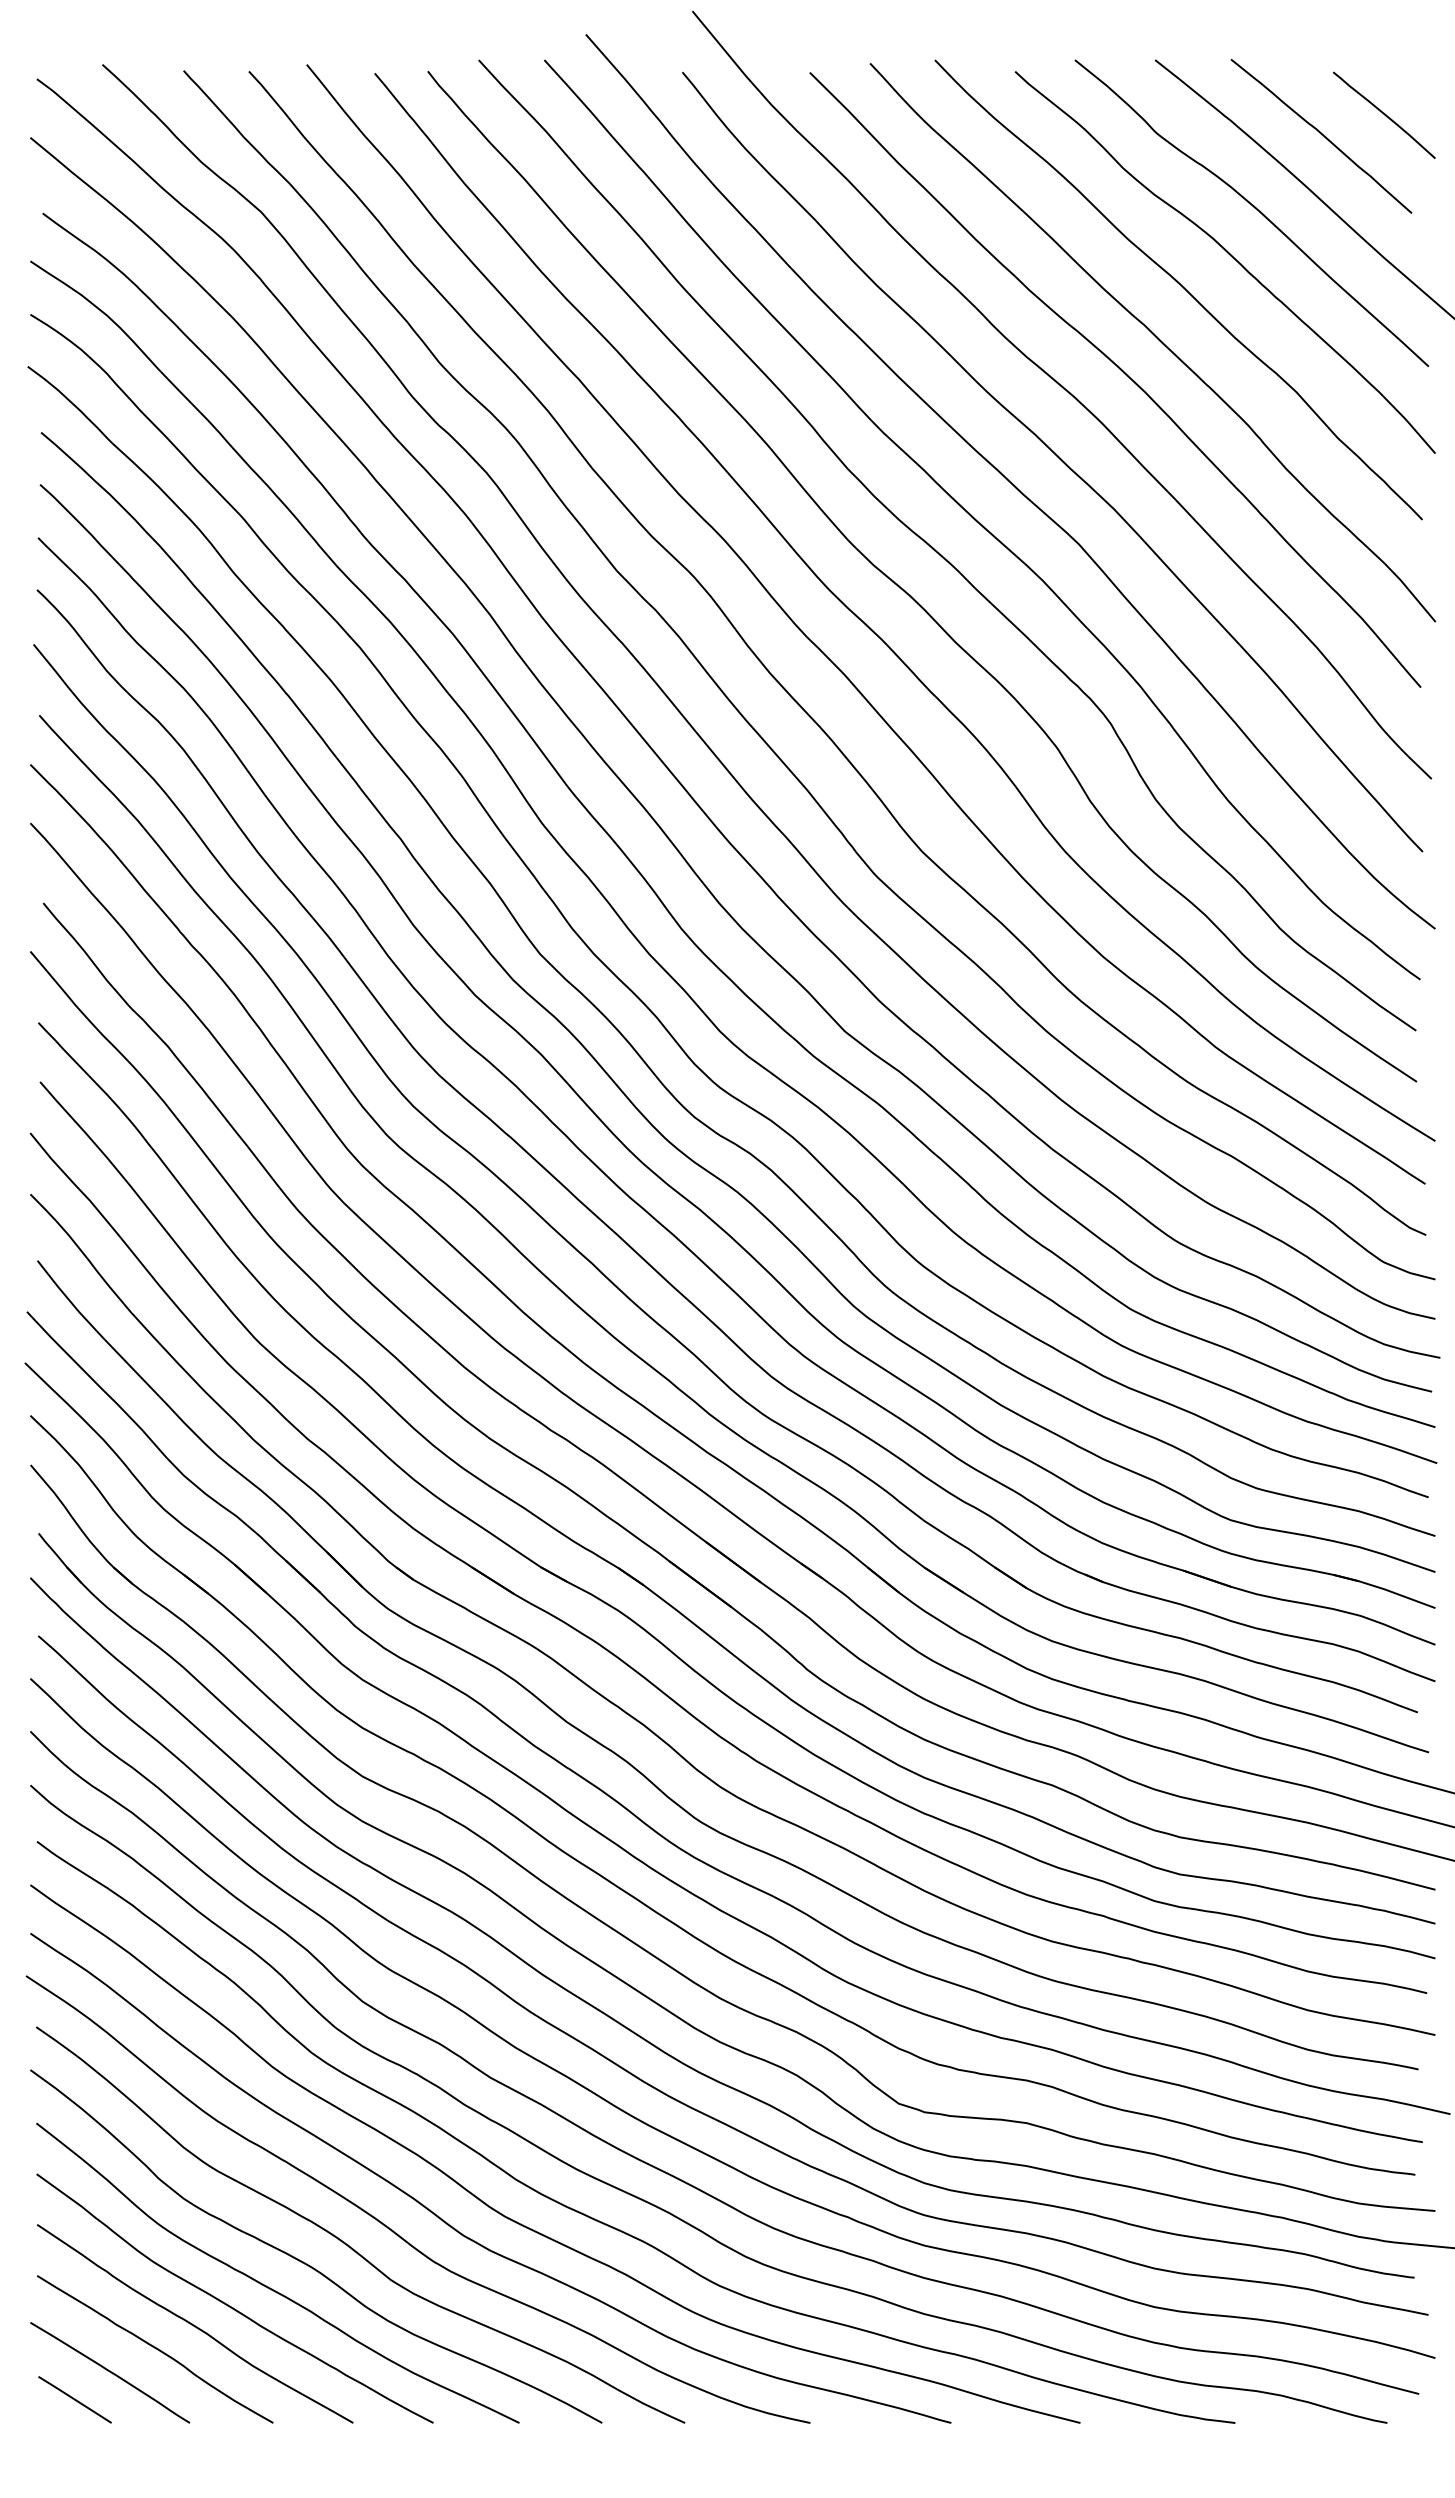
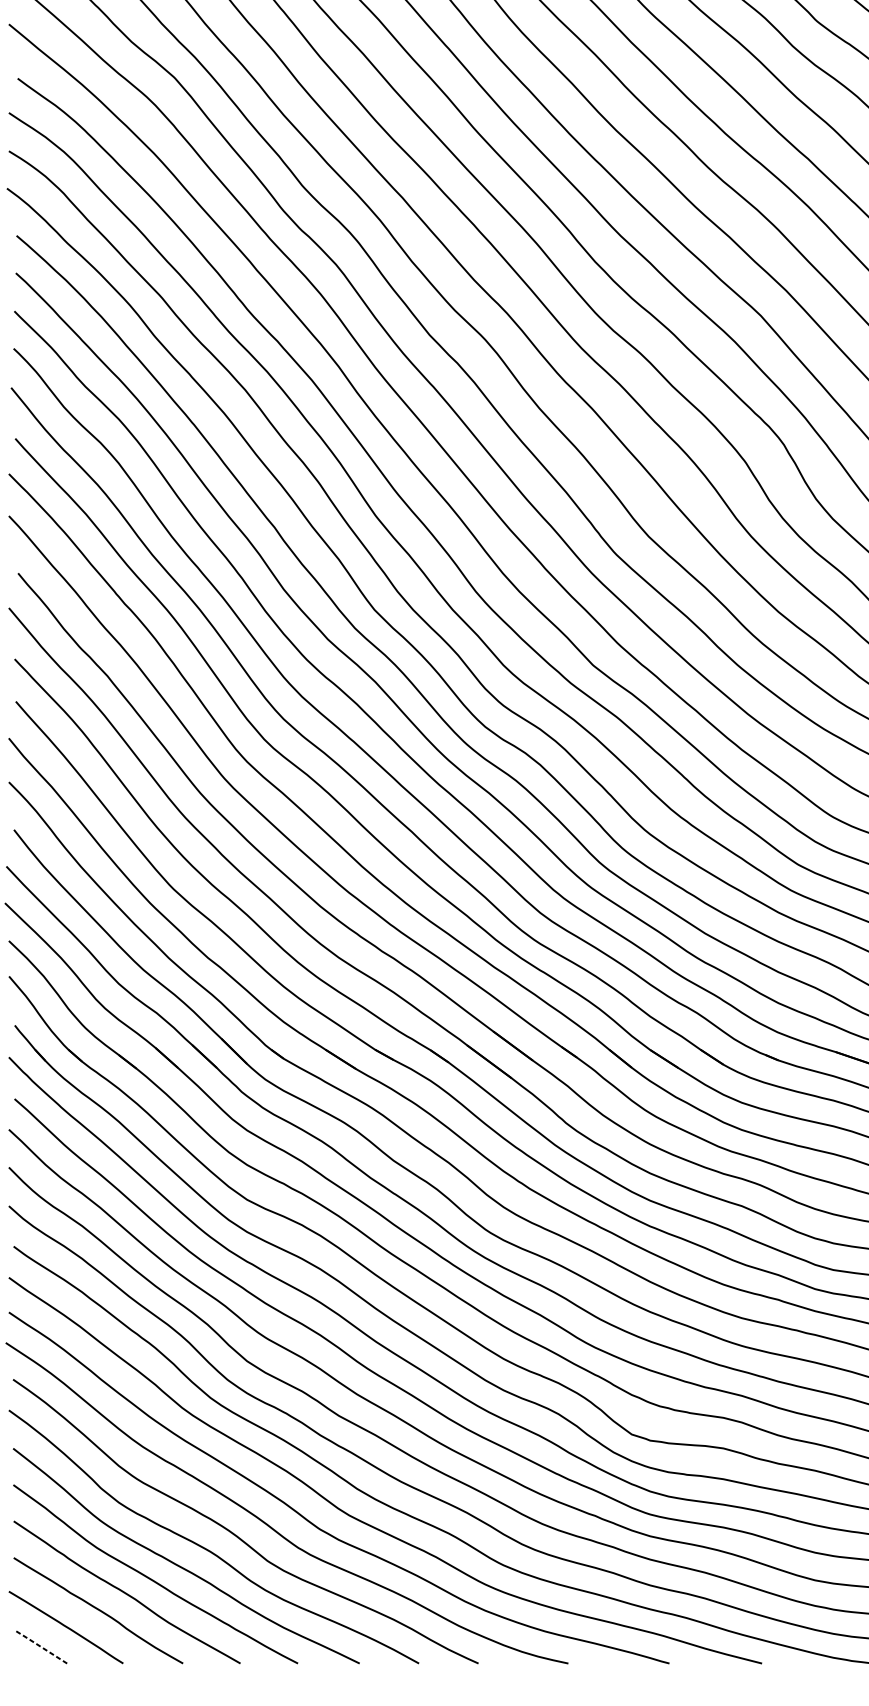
line: (74, 2399) -> (40, 1646), solid -> dashed

